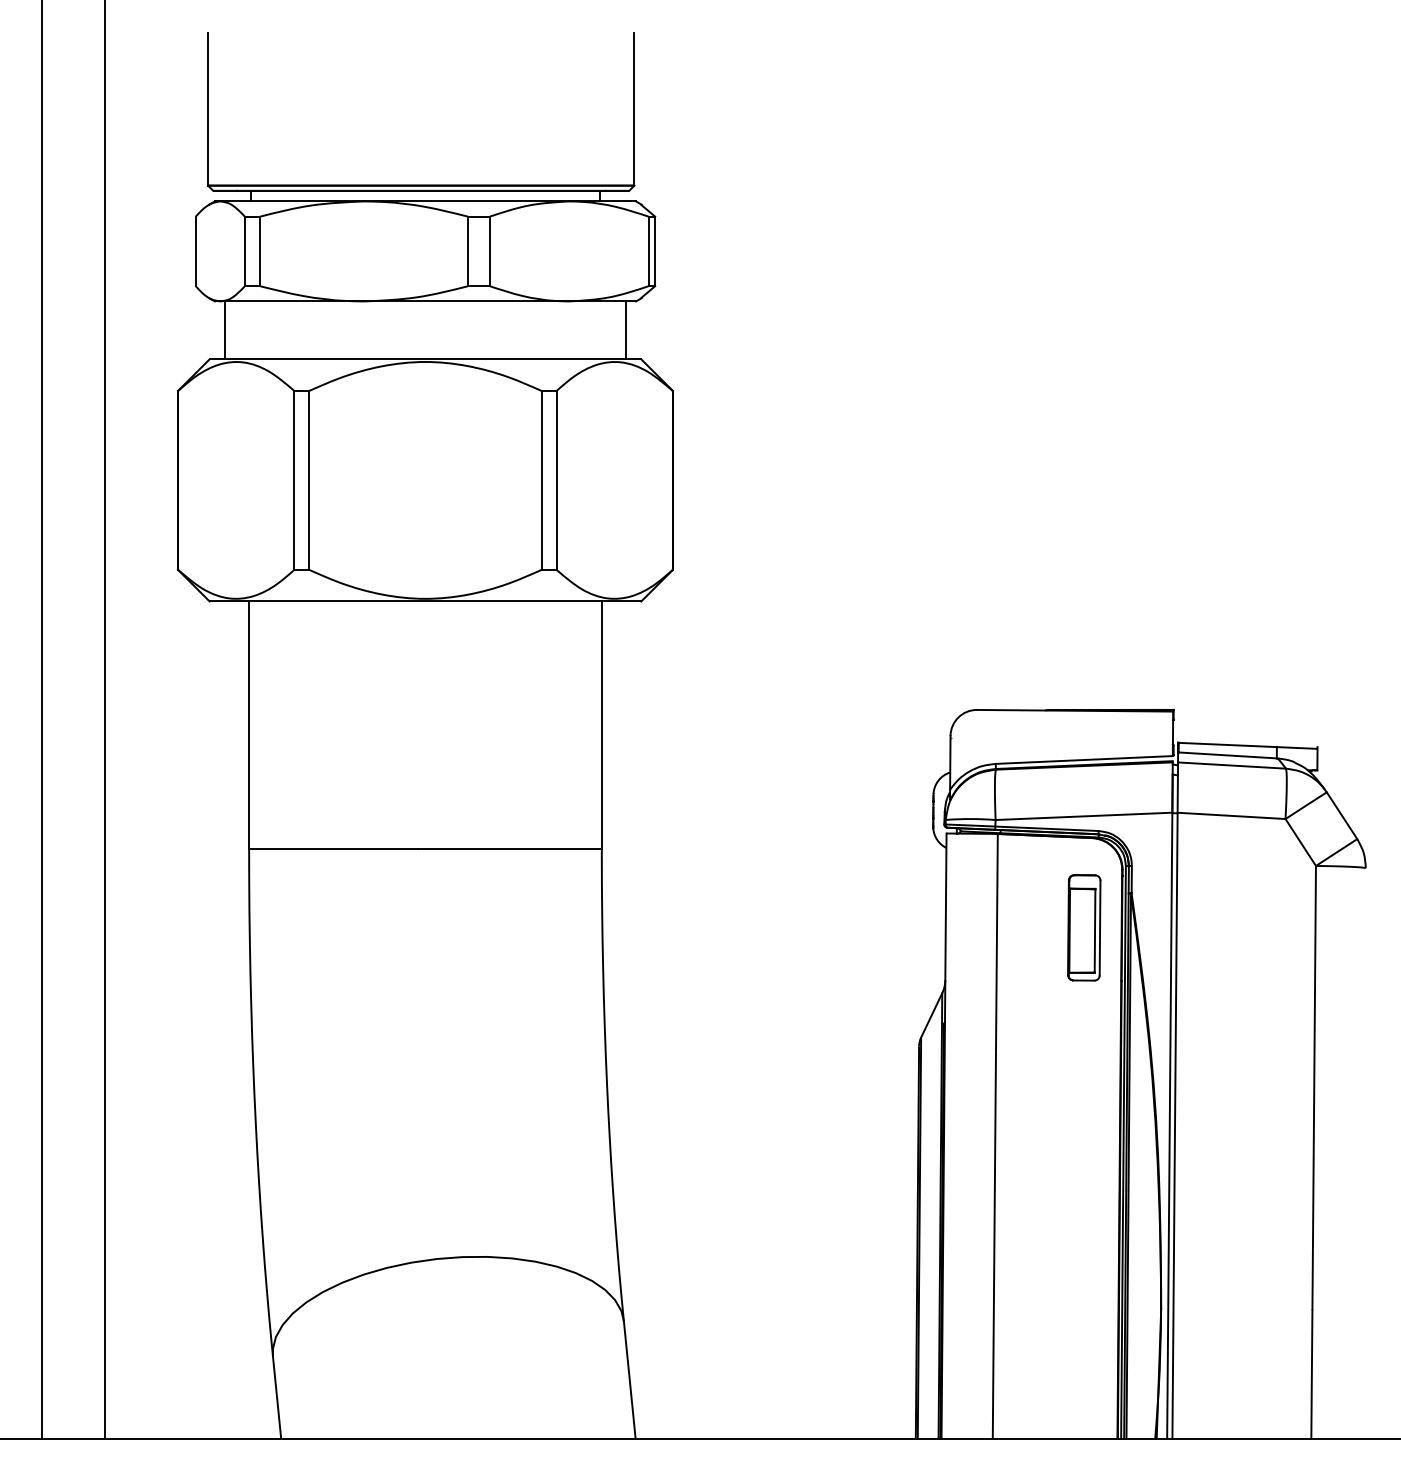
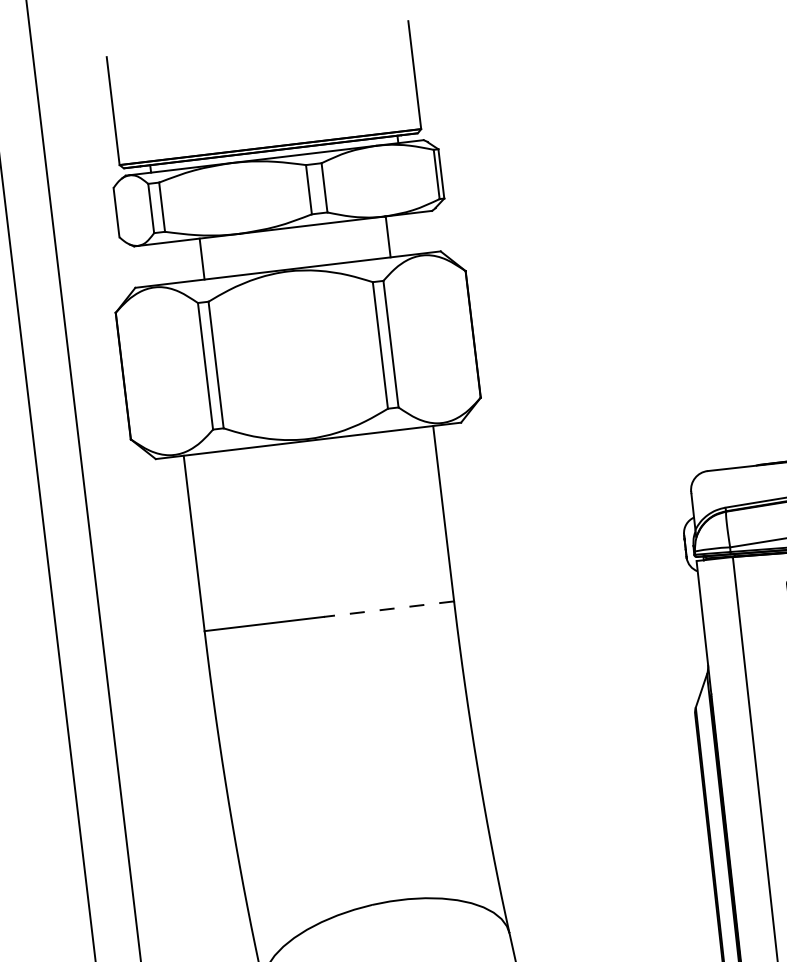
line: (225, 330) -> (202, 259), moved
line: (625, 330) -> (388, 236), moved
line: (509, 849) -> (388, 609), solid -> dashed

